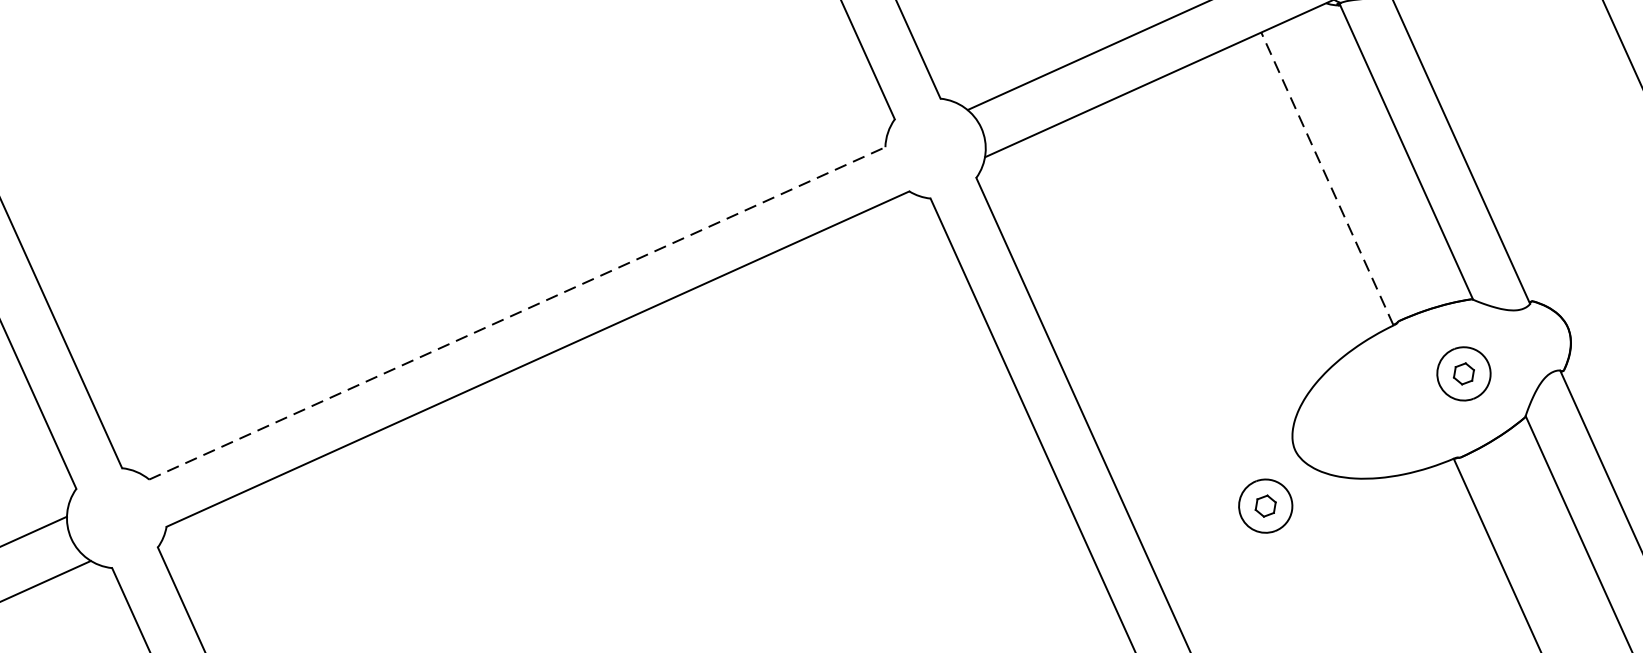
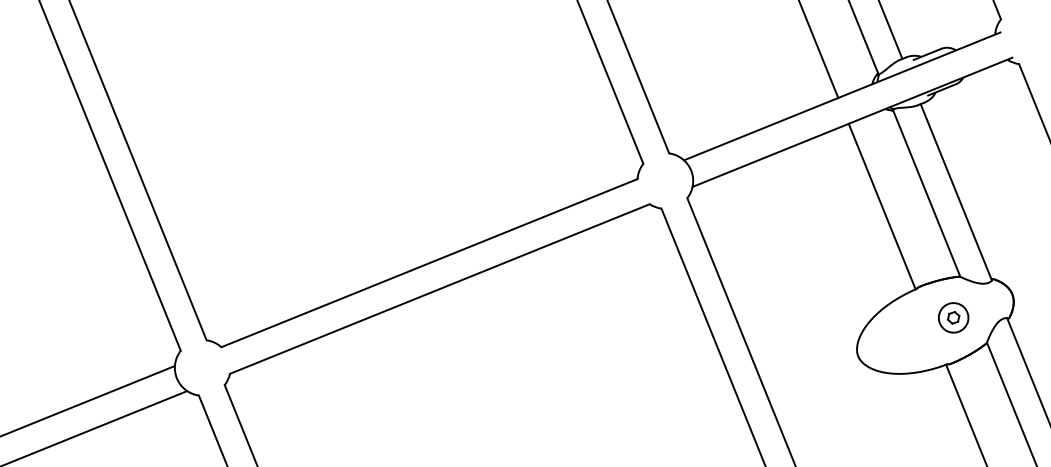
line: (1327, 178) -> (882, 206), dashed -> solid
line: (517, 312) -> (429, 262), dashed -> solid
part: (1265, 505) -> (840, 386), removed

